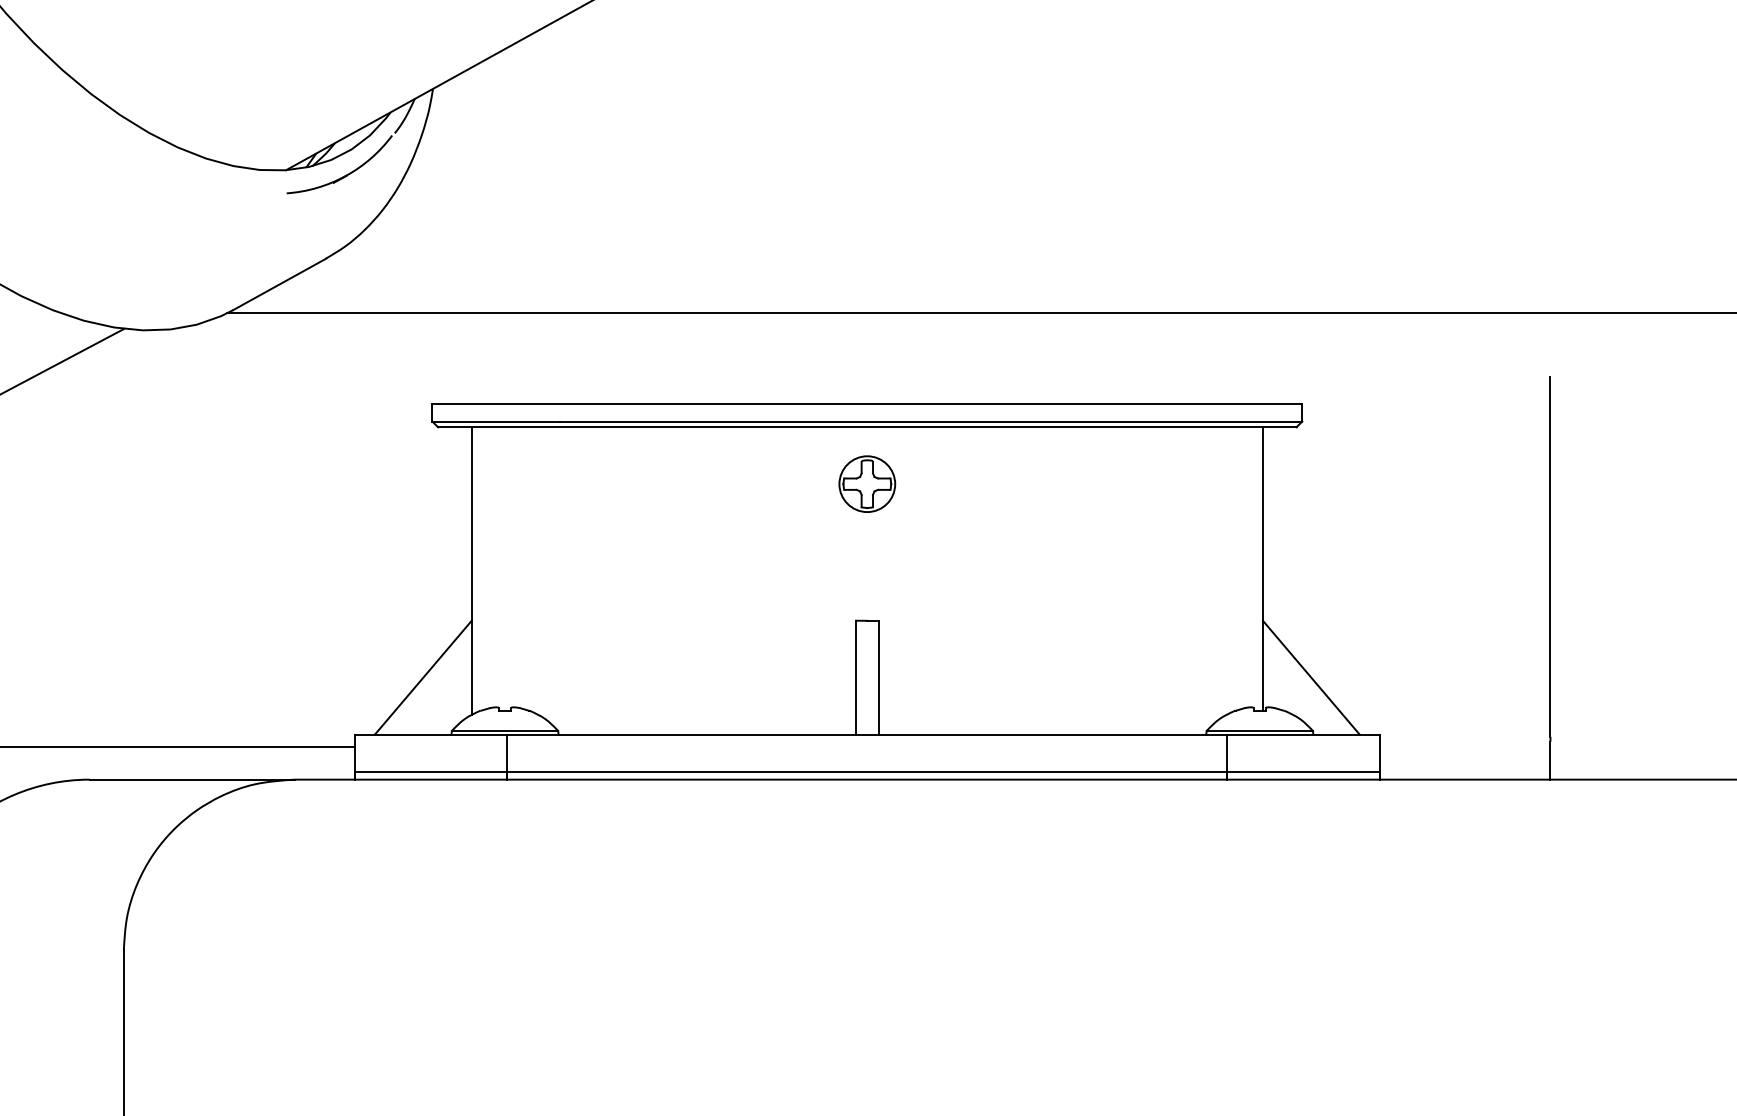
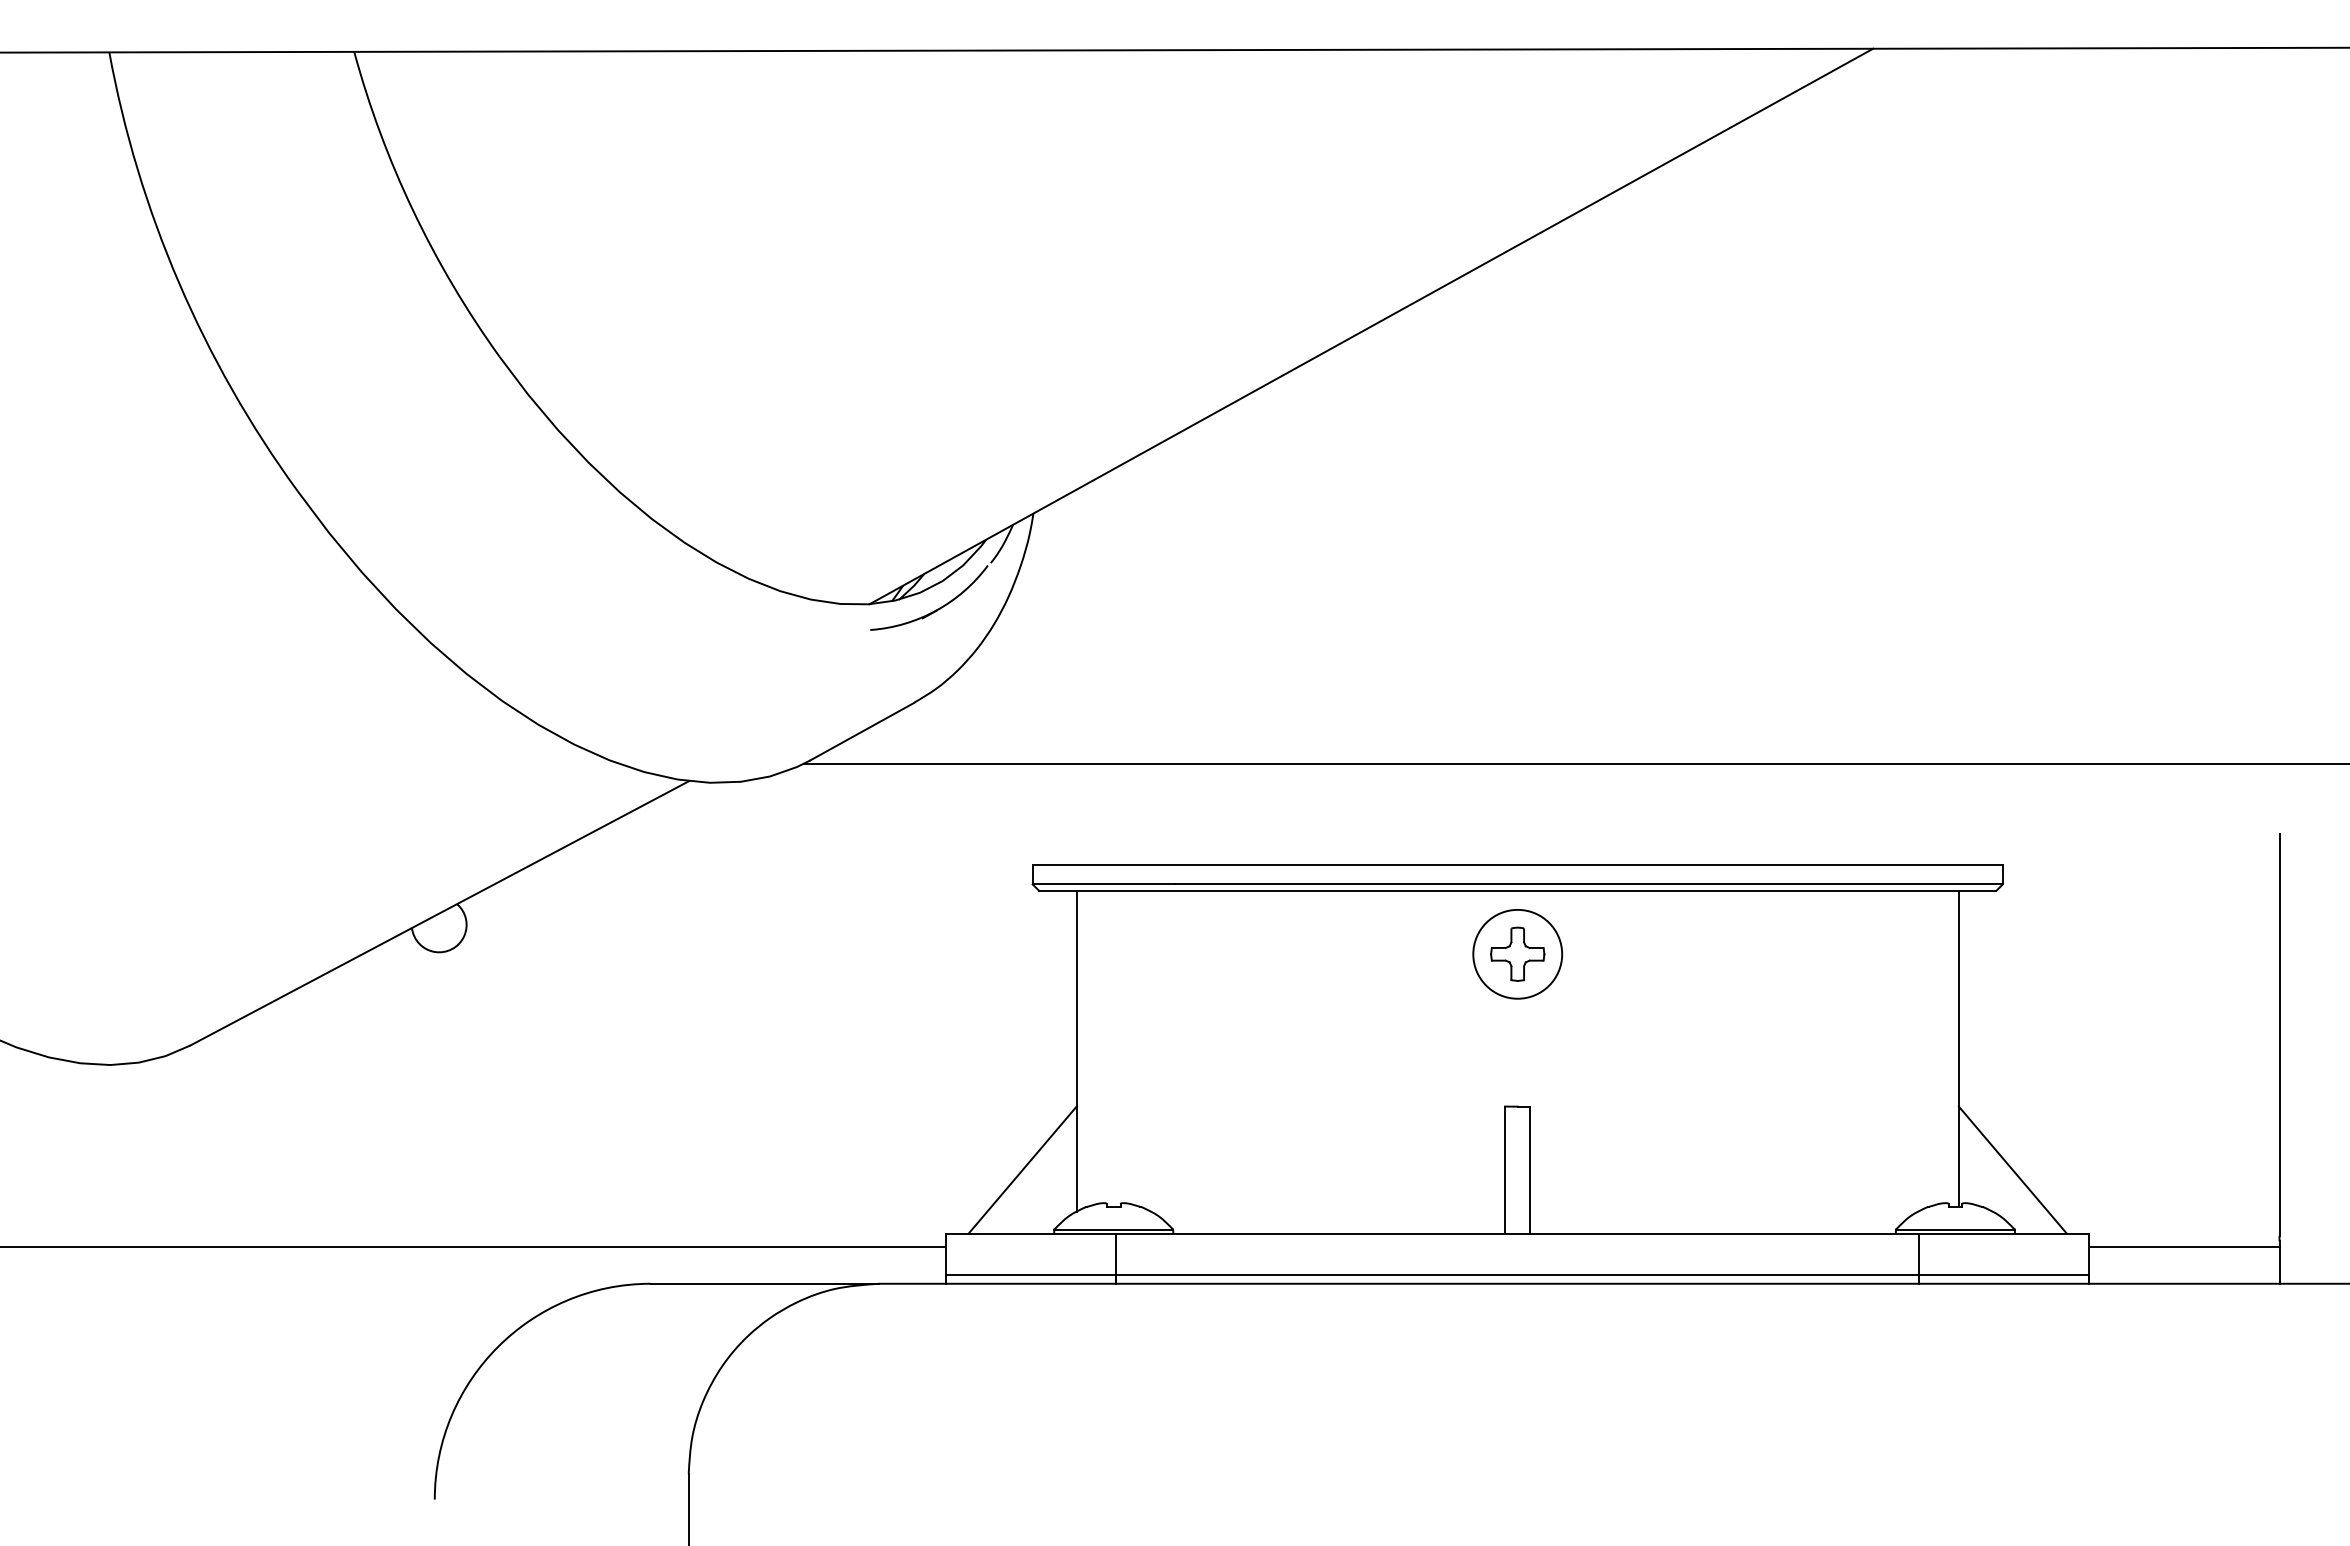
circle: (867, 483) -> (1517, 953), size x1.43
line: (1465, 747) -> (2184, 1247), added

